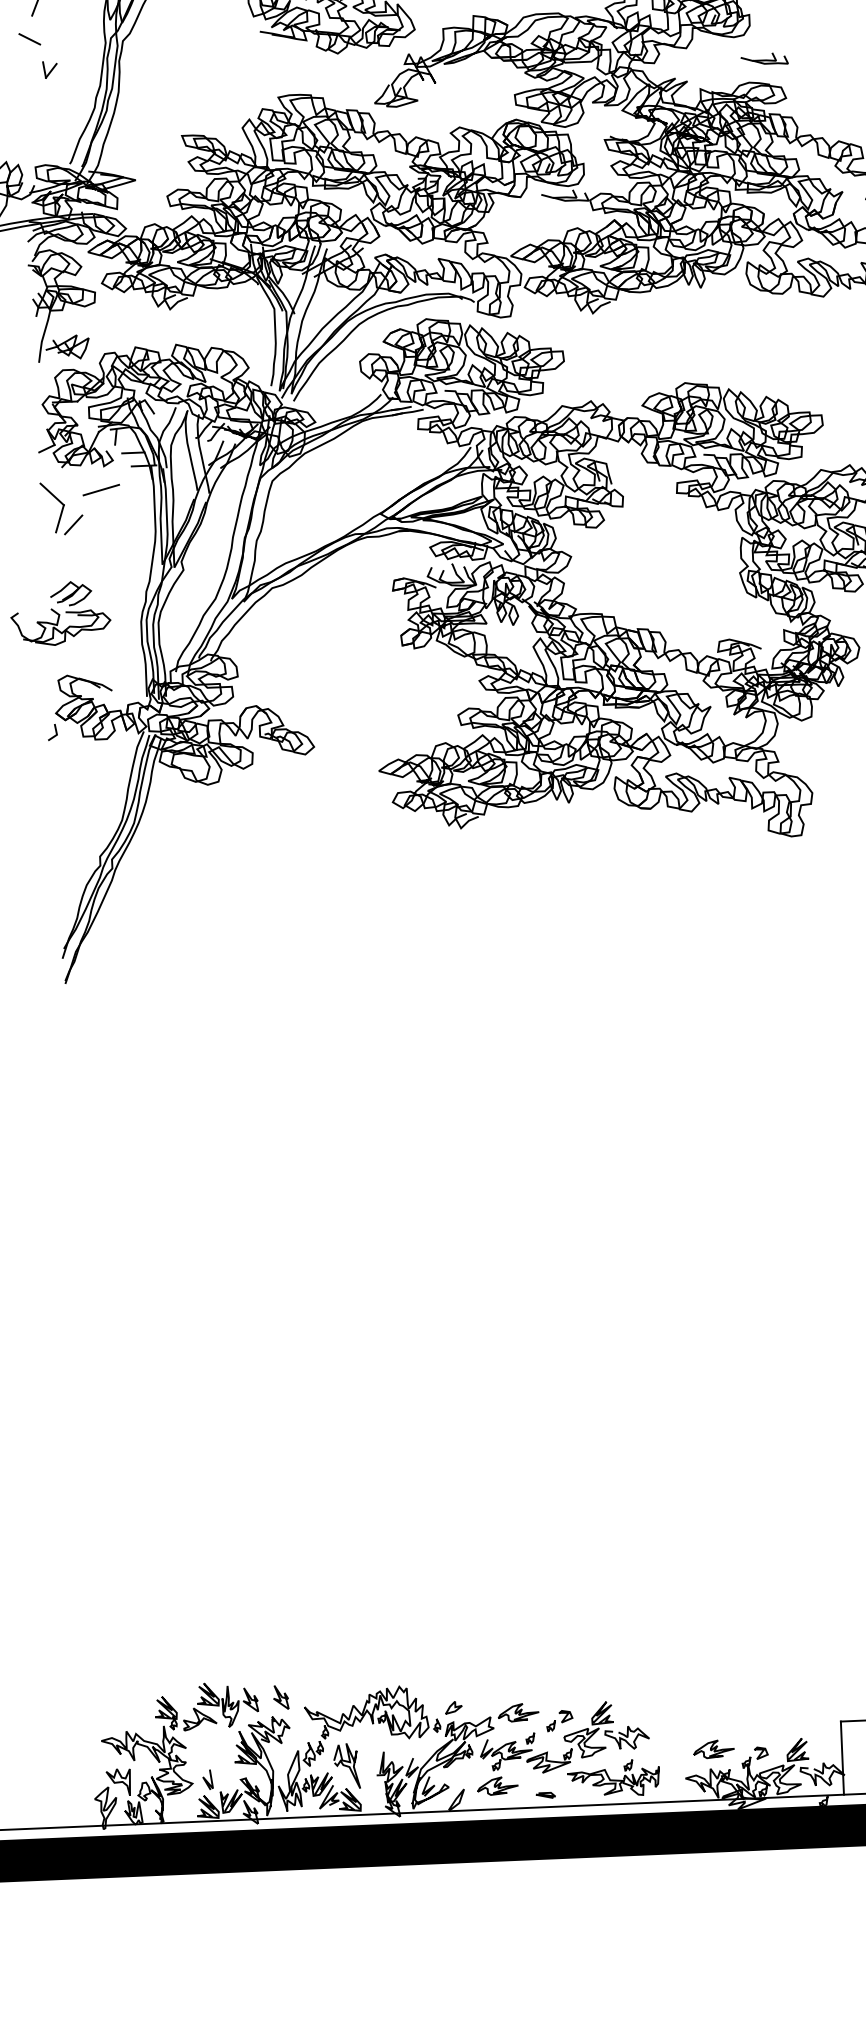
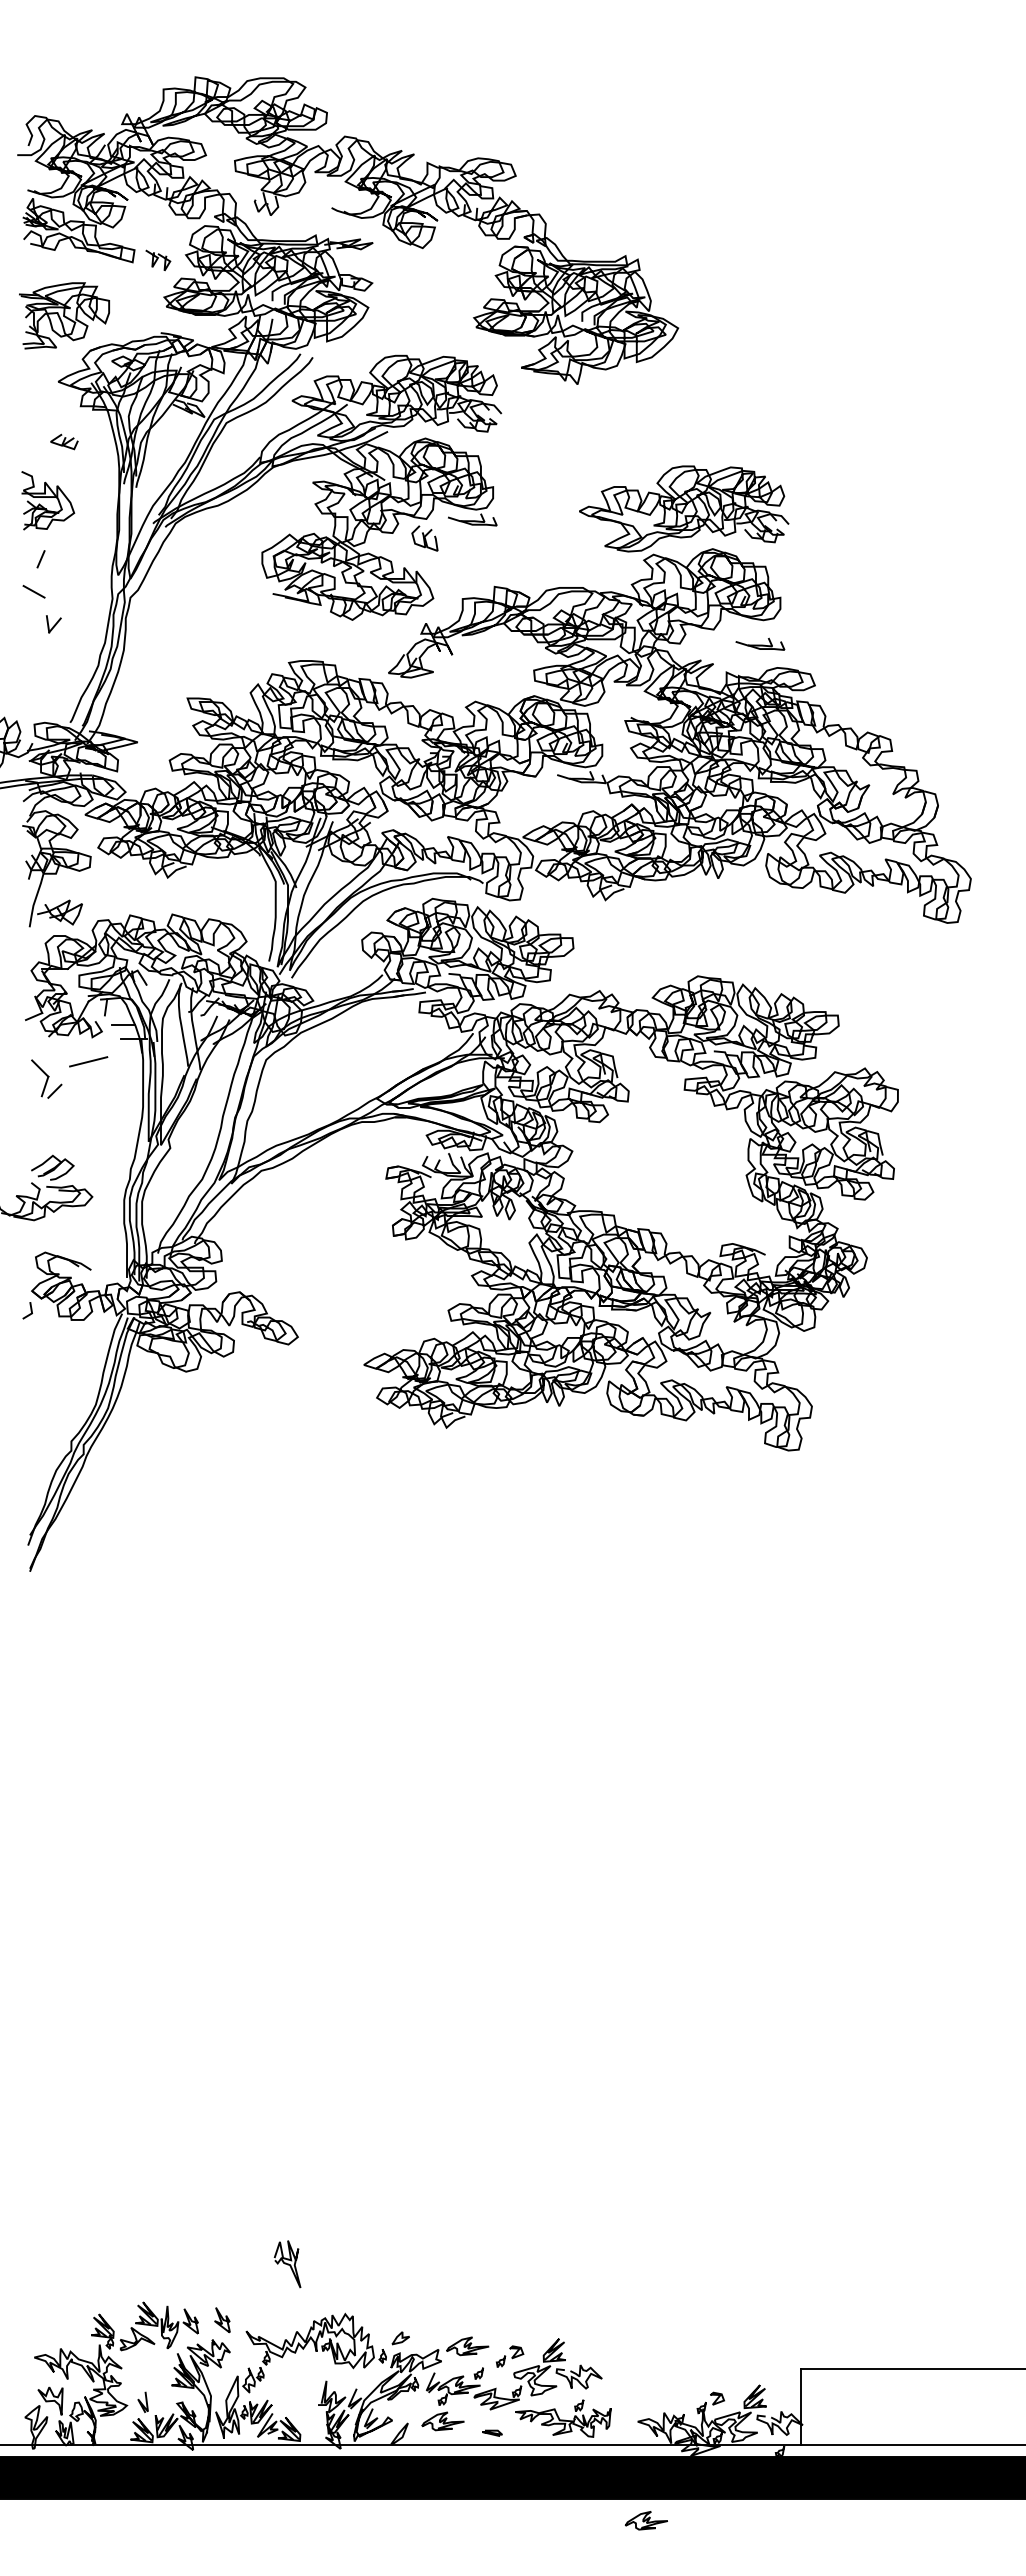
part: (764, 58) -> (760, 643), moved
part: (61, 507) -> (46, 1078), size x0.7
part: (712, 1749) -> (645, 2520), moved
curve: (346, 1766) -> (287, 2264), moved

